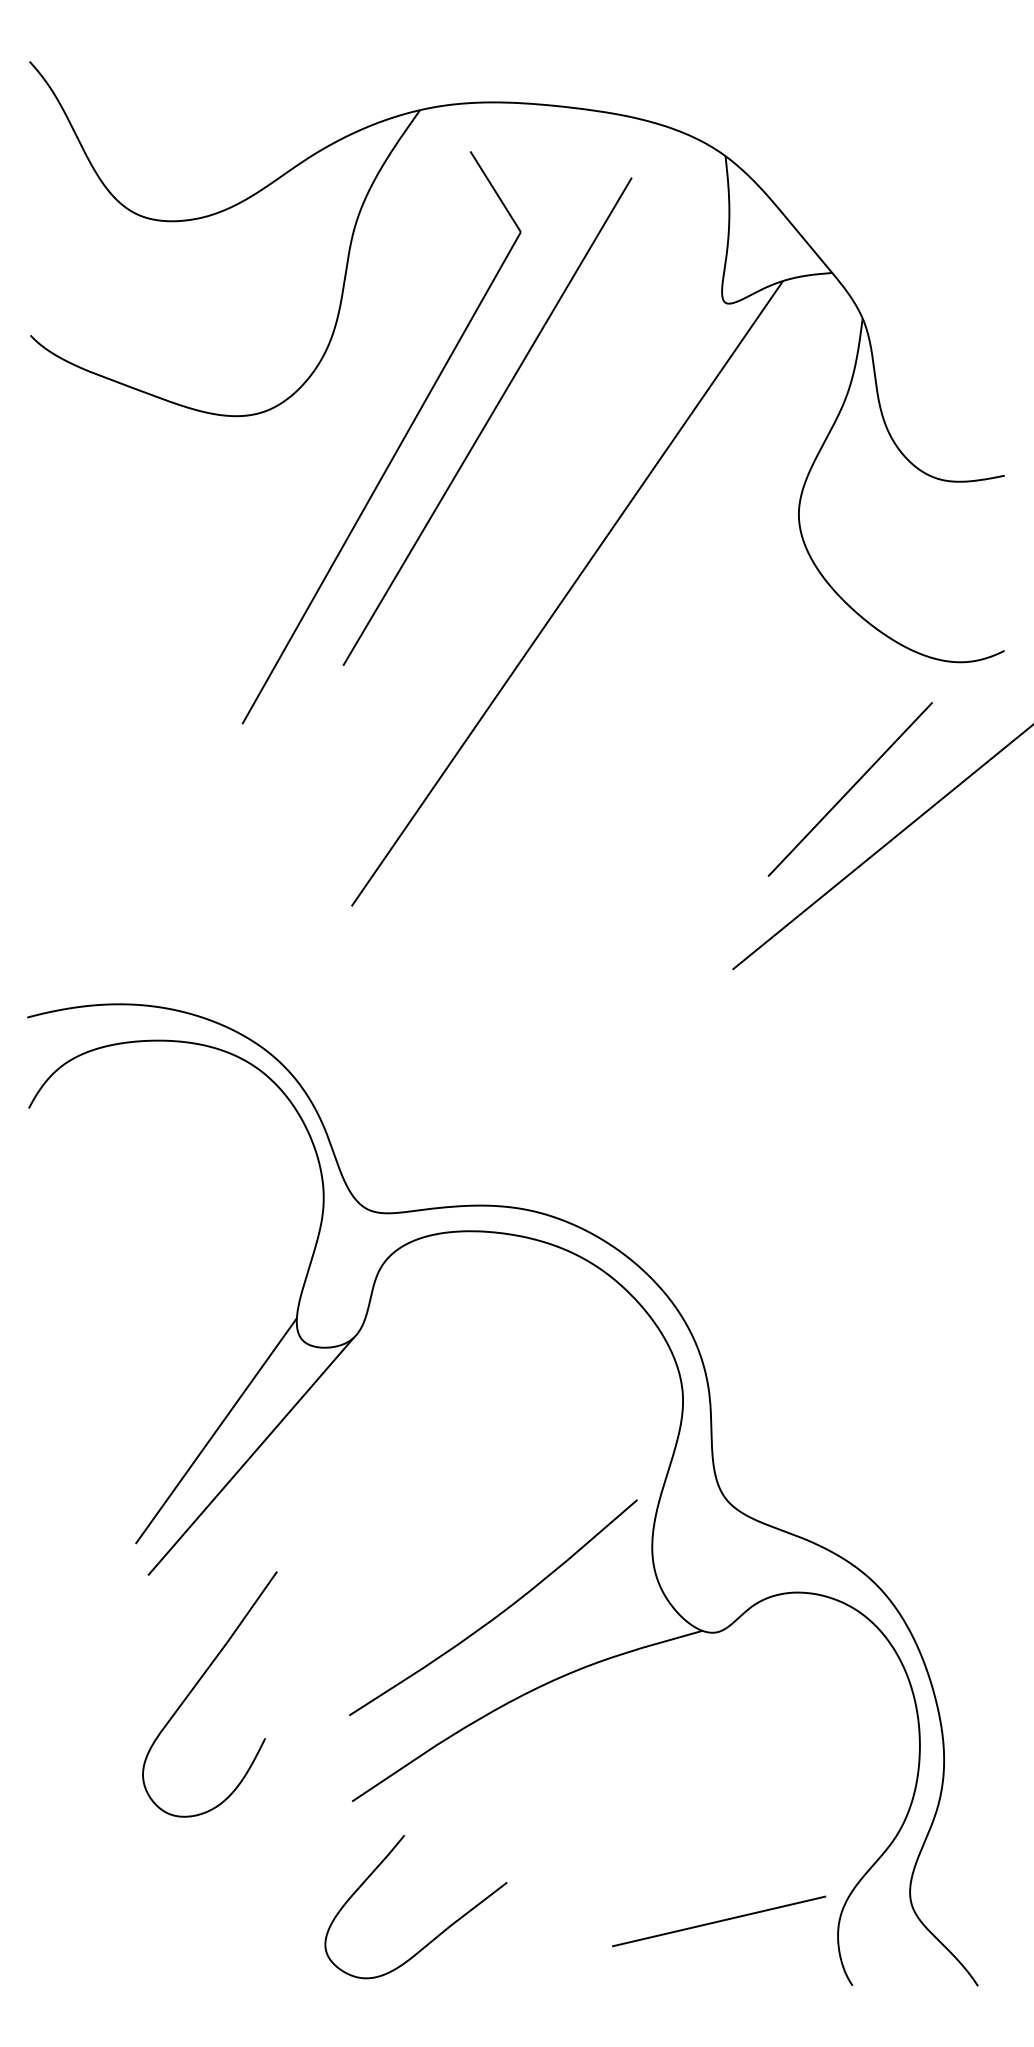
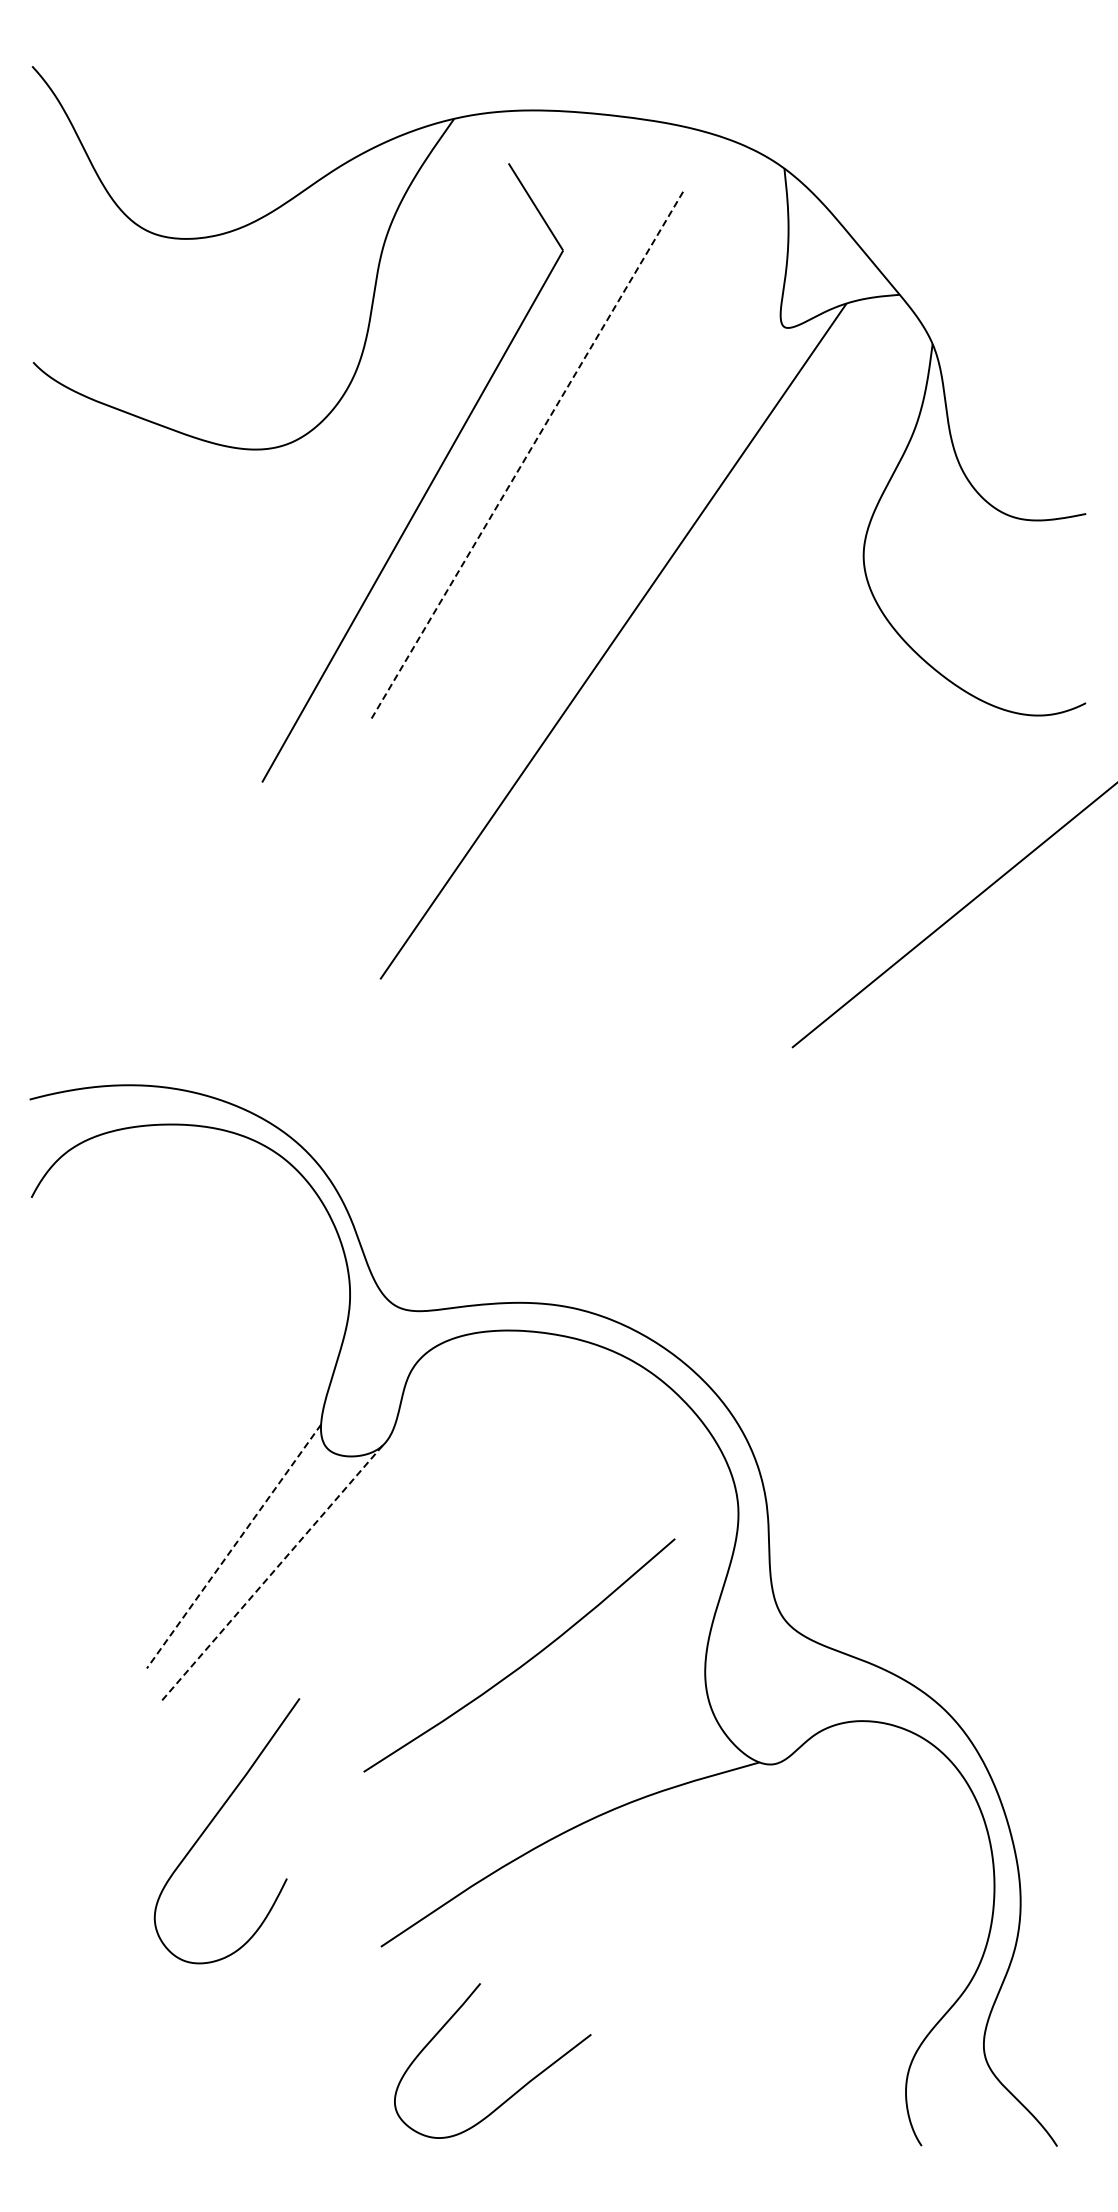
line: (486, 421) -> (526, 455), solid -> dashed
line: (850, 788) -> (919, 852), removed
line: (216, 1431) -> (234, 1546), solid -> dashed
line: (251, 1456) -> (271, 1574), solid -> dashed
curve: (497, 1615) -> (523, 1663), moved
line: (719, 1921) -> (777, 2076), removed
curve: (440, 1932) -> (519, 2088), moved

